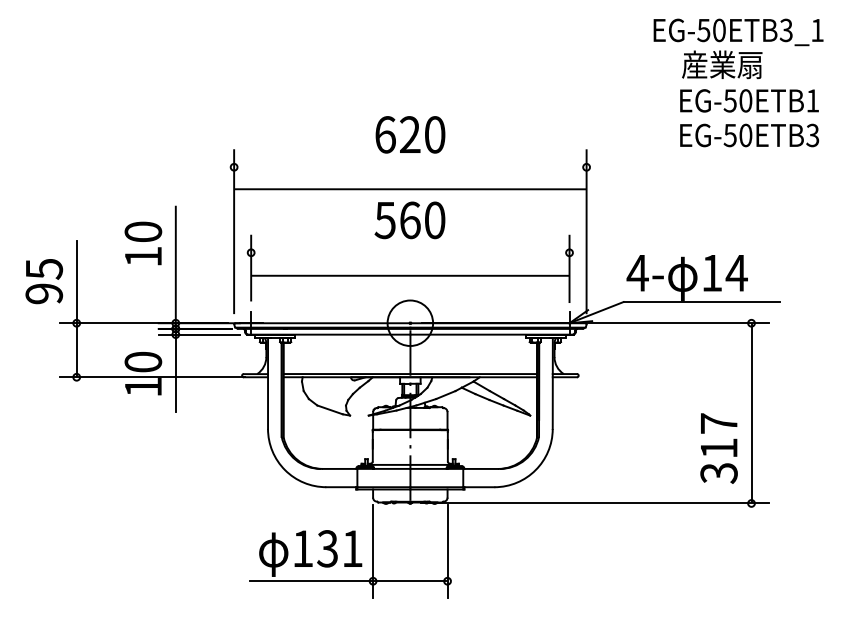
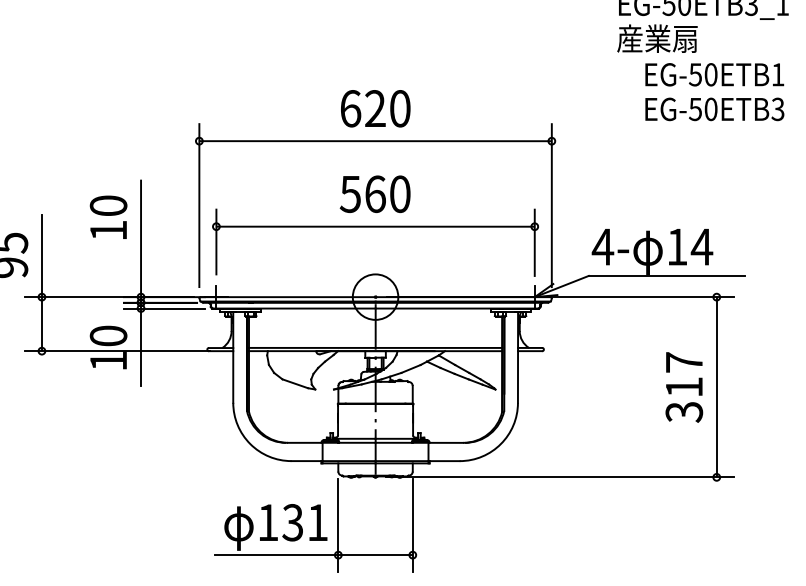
text: (722, 64) -> (657, 38), moved
line: (410, 189) -> (375, 141), moved
line: (410, 275) -> (375, 226), moved
text: (718, 448) -> (683, 387), moved

